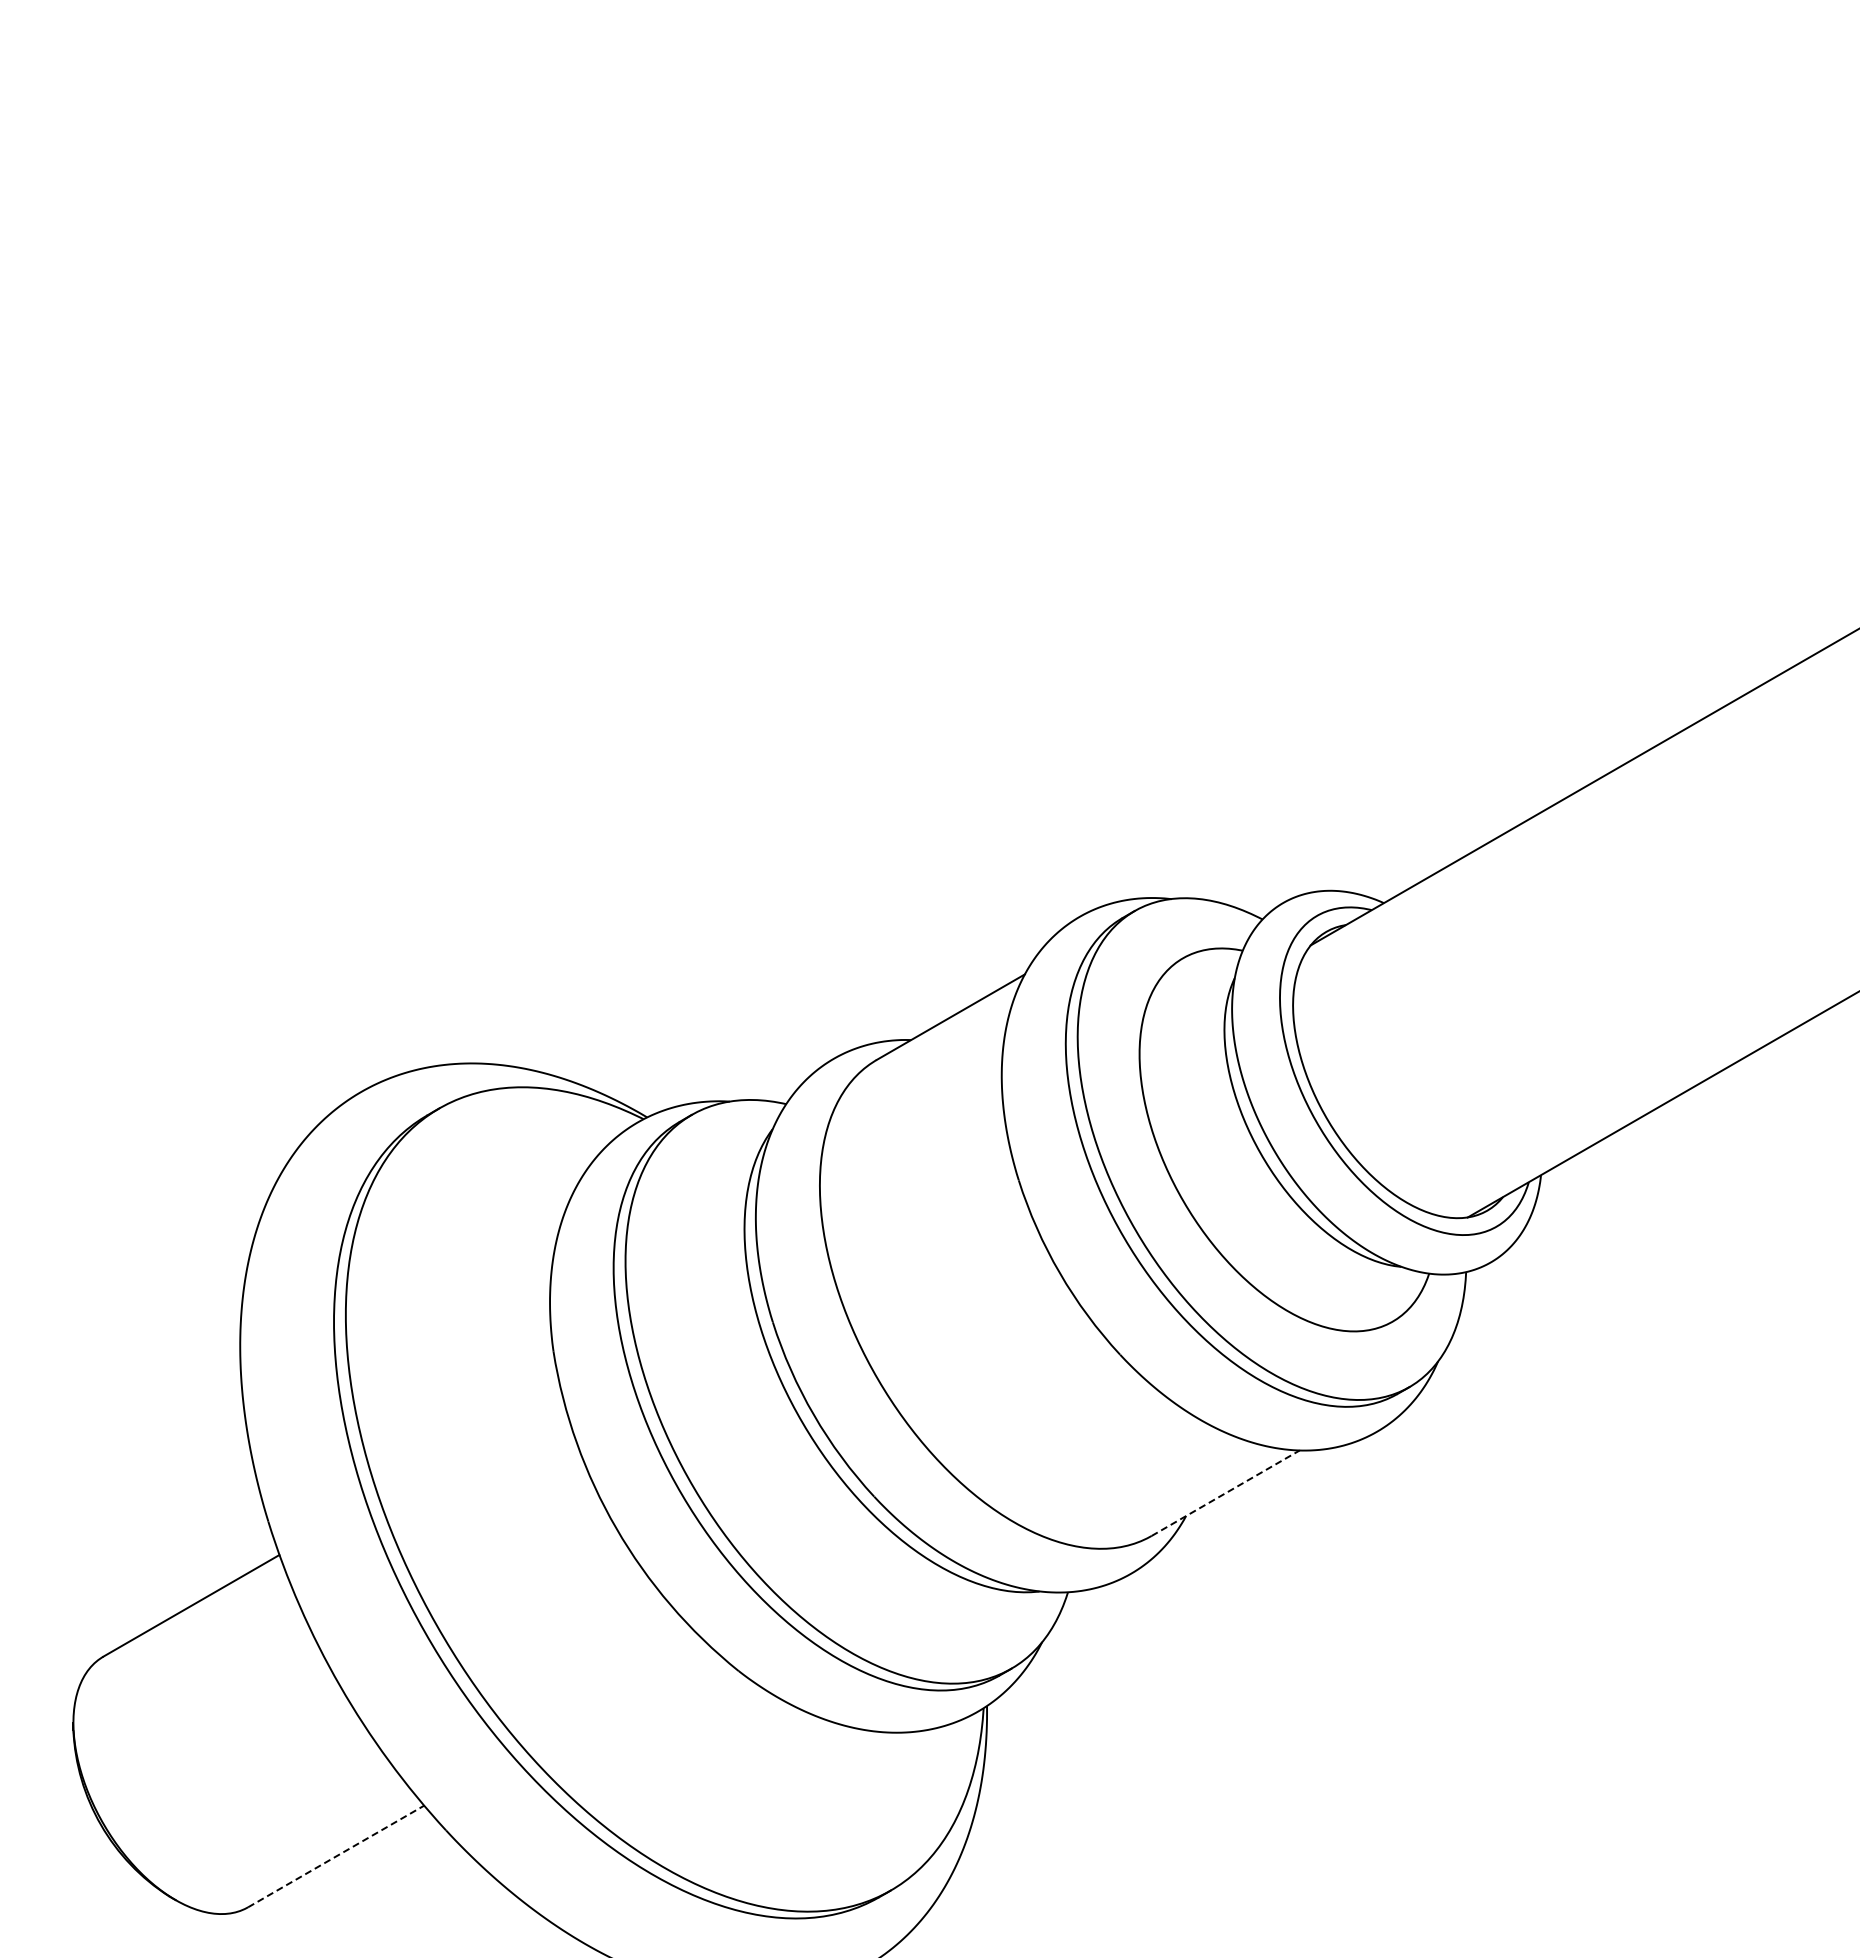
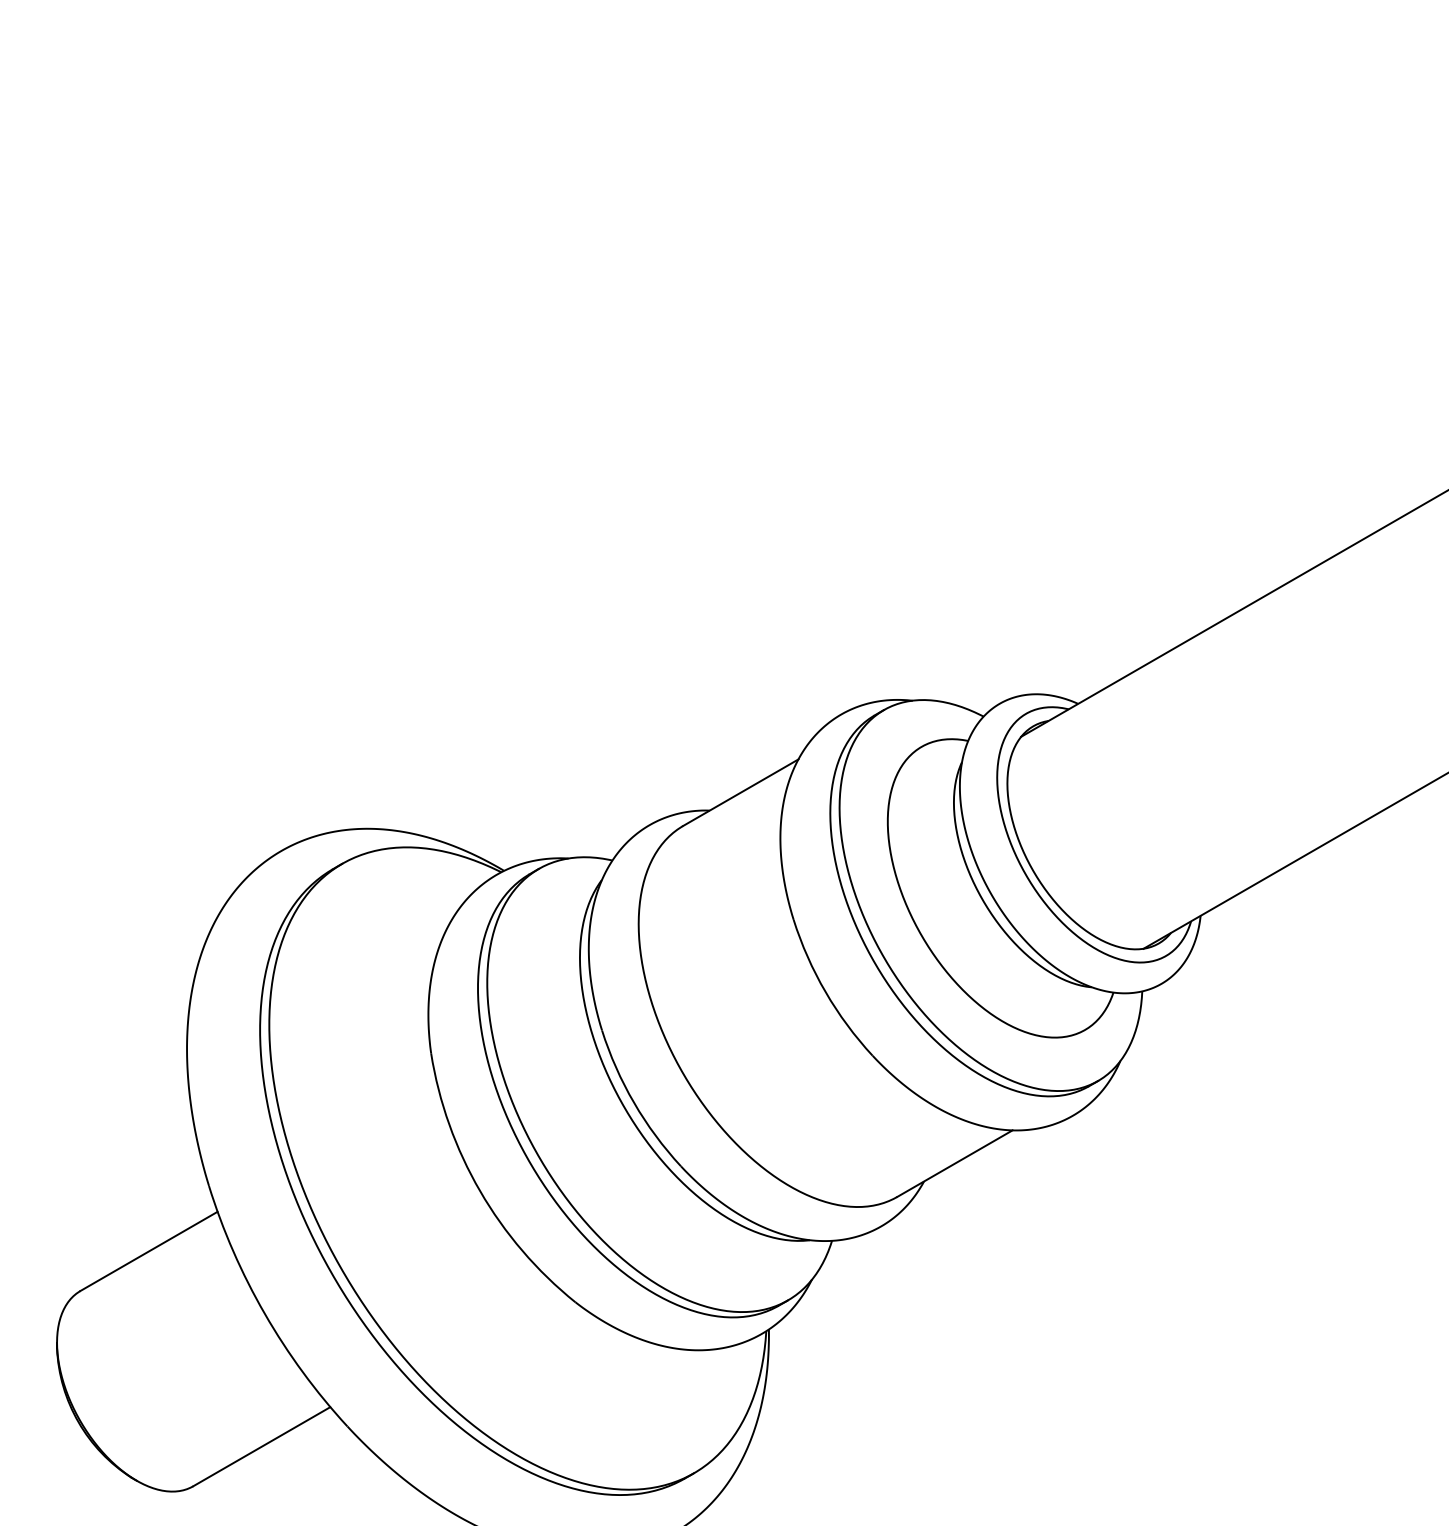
line: (1225, 1493) -> (954, 1163), dashed -> solid
line: (336, 1856) -> (262, 1446), dashed -> solid

